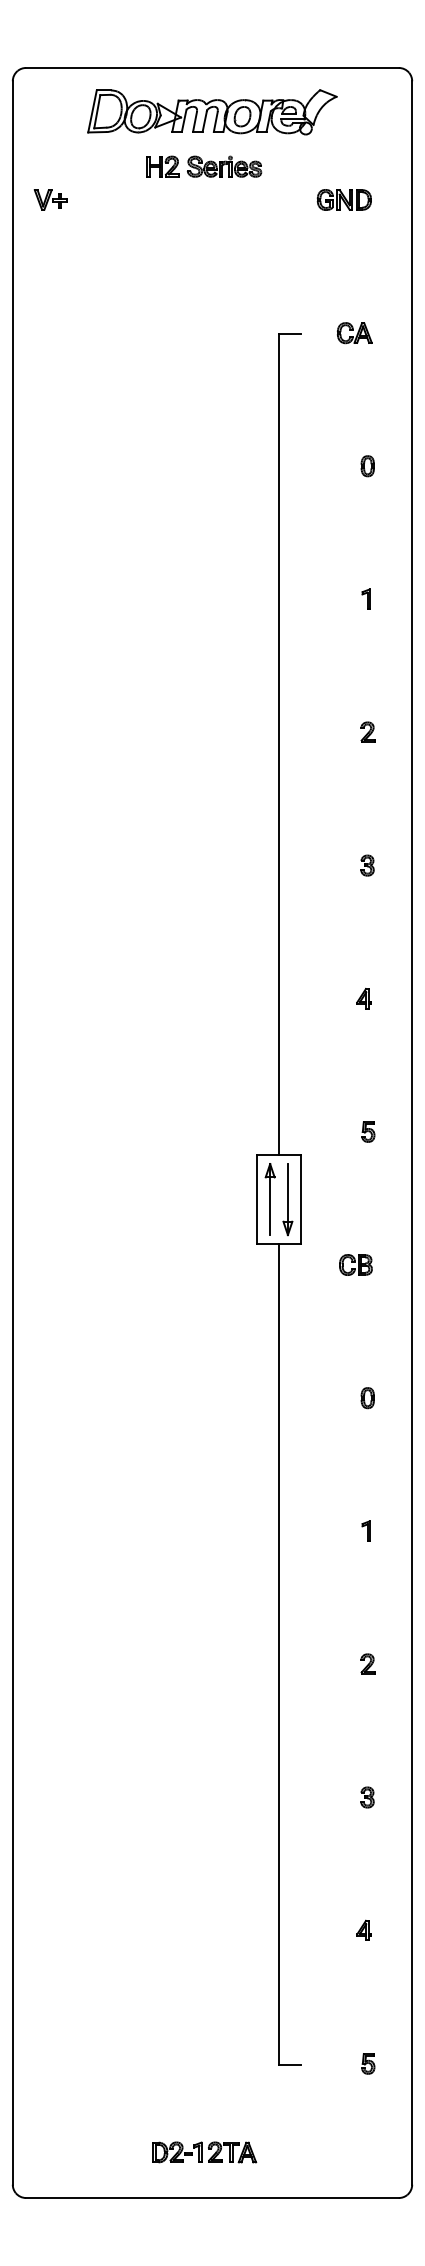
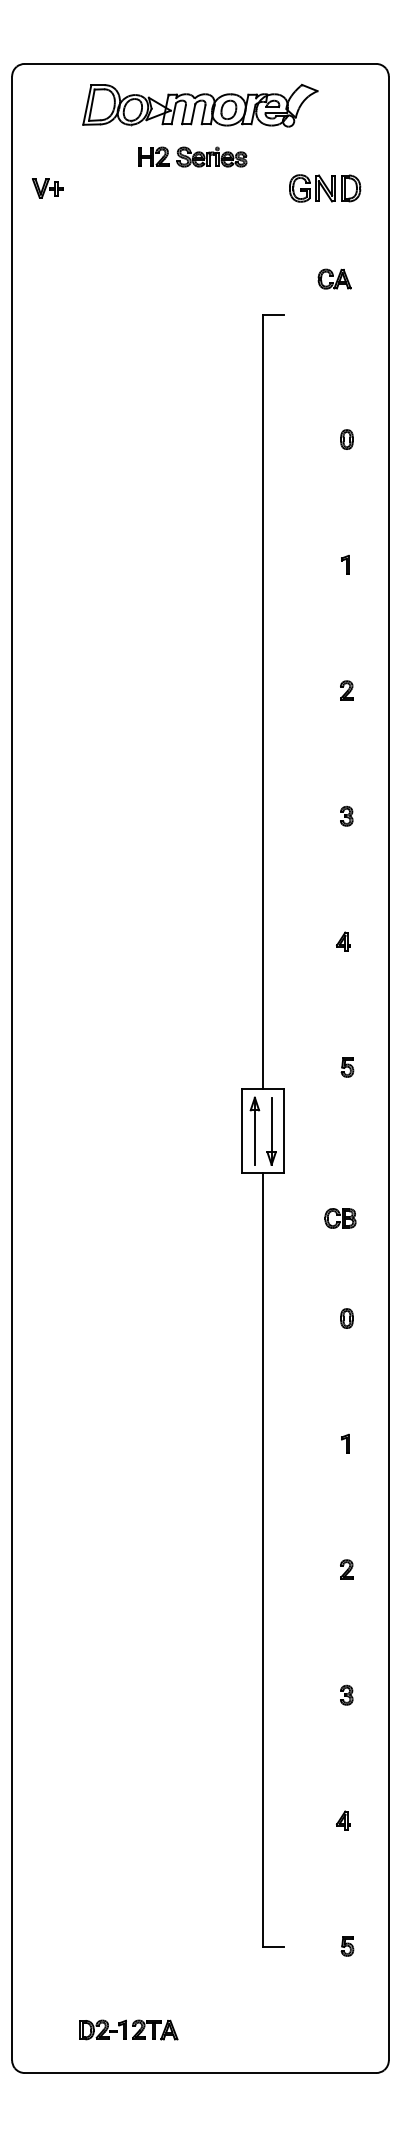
part: (343, 199) -> (324, 188), size x1.4
part: (354, 333) -> (334, 279), moved
part: (355, 1264) -> (340, 1217), moved
part: (204, 2152) -> (128, 2030), moved

